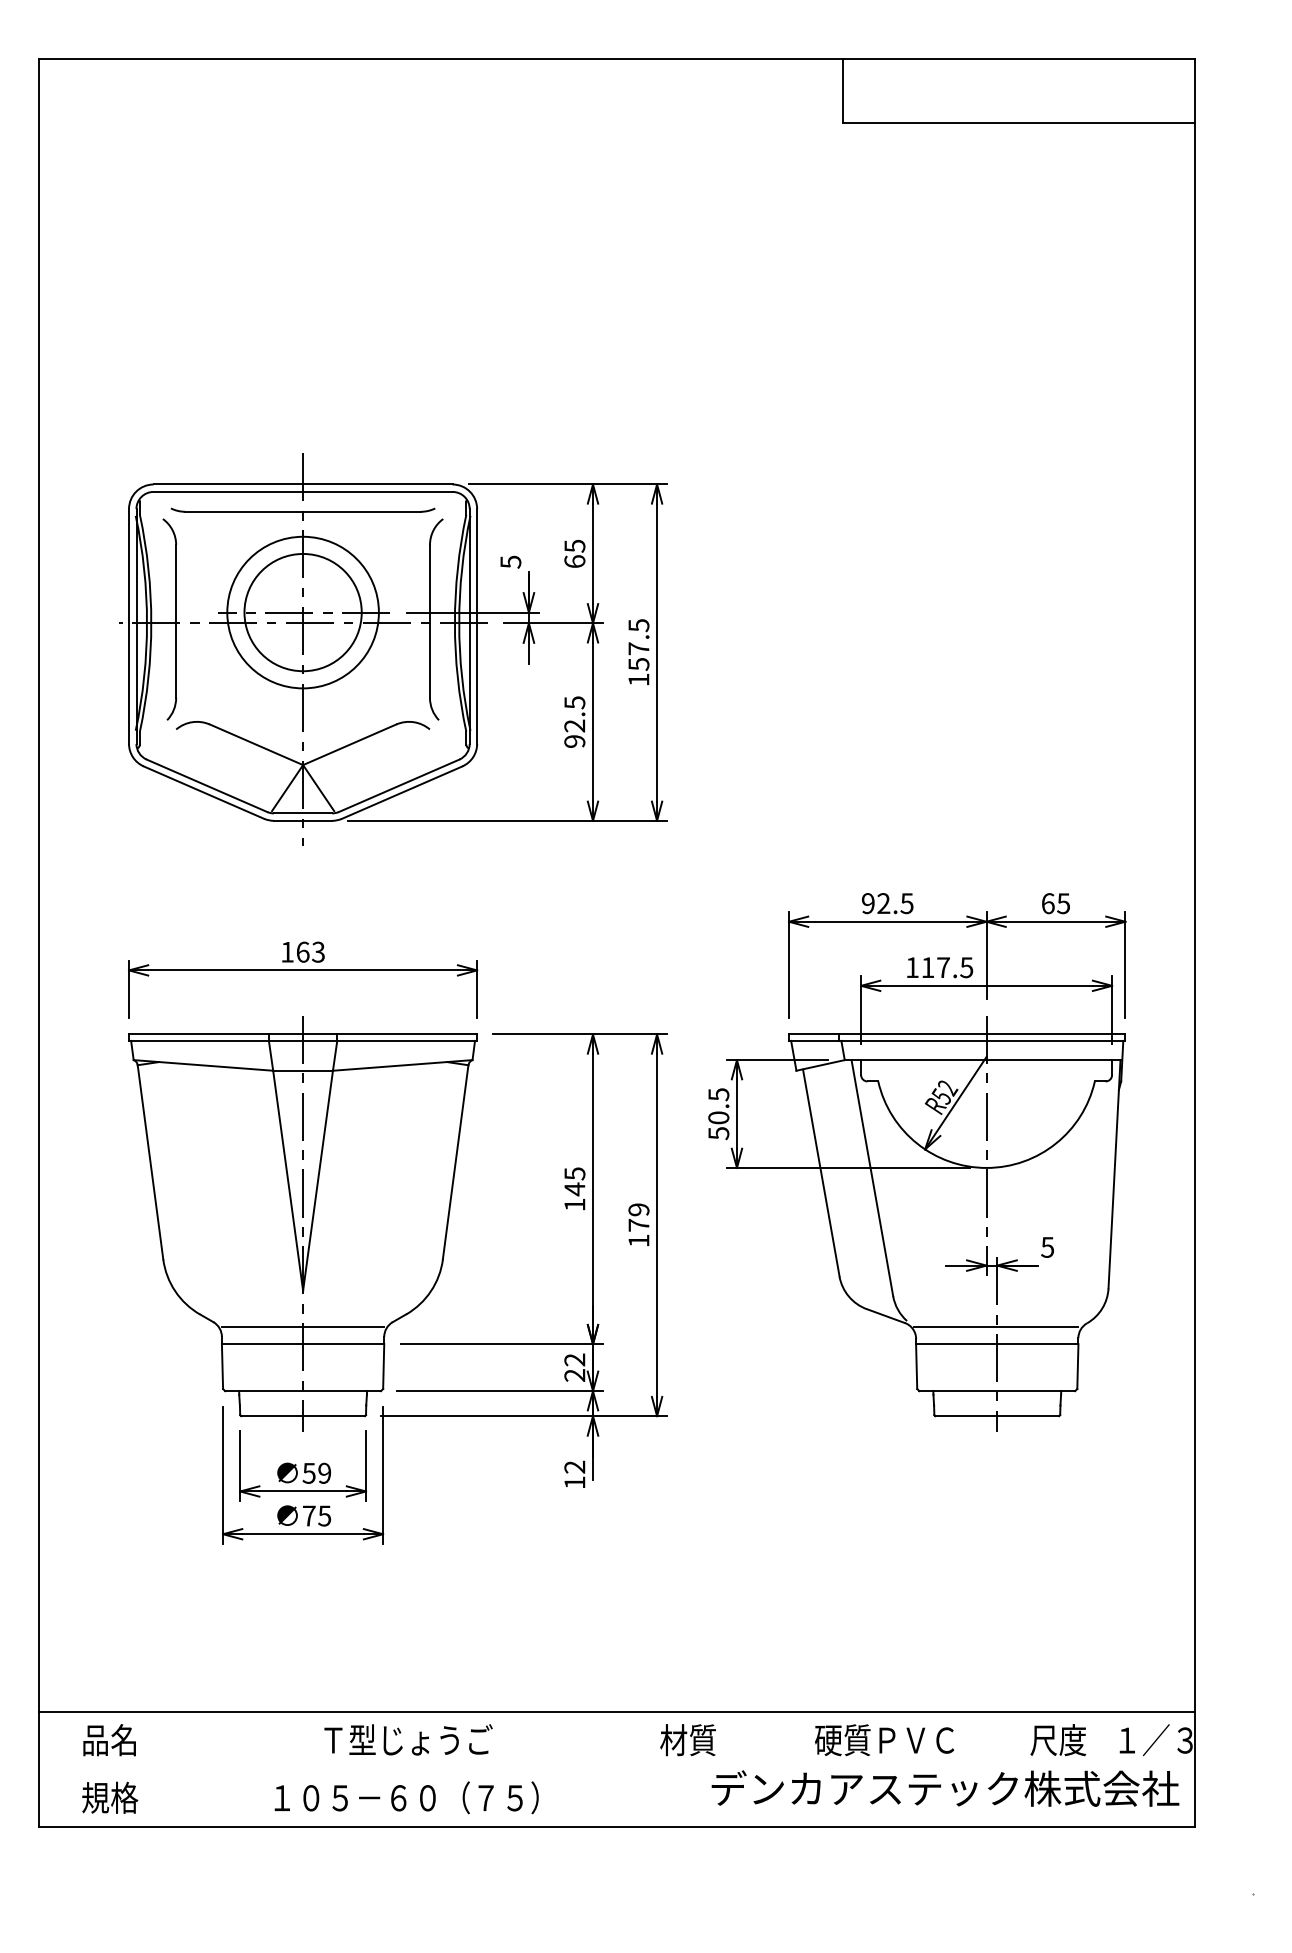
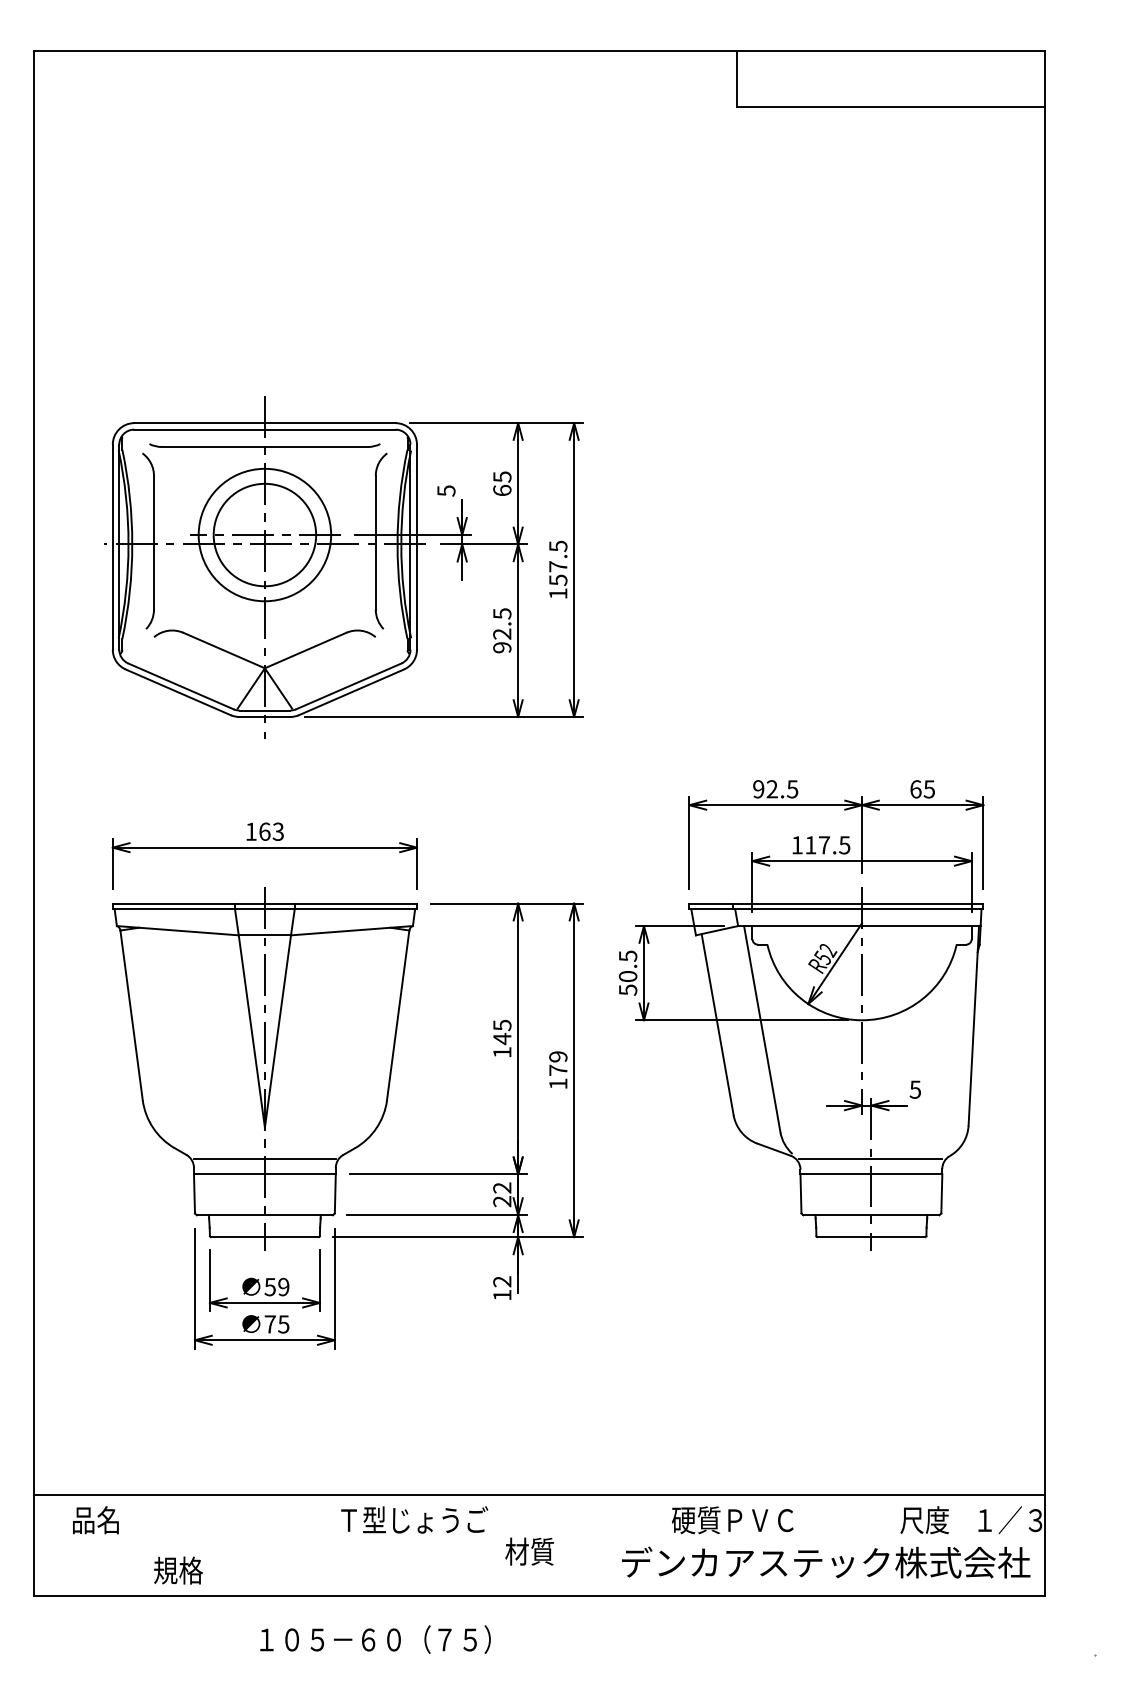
text: (408, 1739) -> (414, 1519), moved
text: (687, 1740) -> (529, 1551), moved
text: (884, 1740) -> (732, 1520), moved
text: (110, 1797) -> (178, 1570), moved
text: (406, 1797) -> (375, 1639), moved

